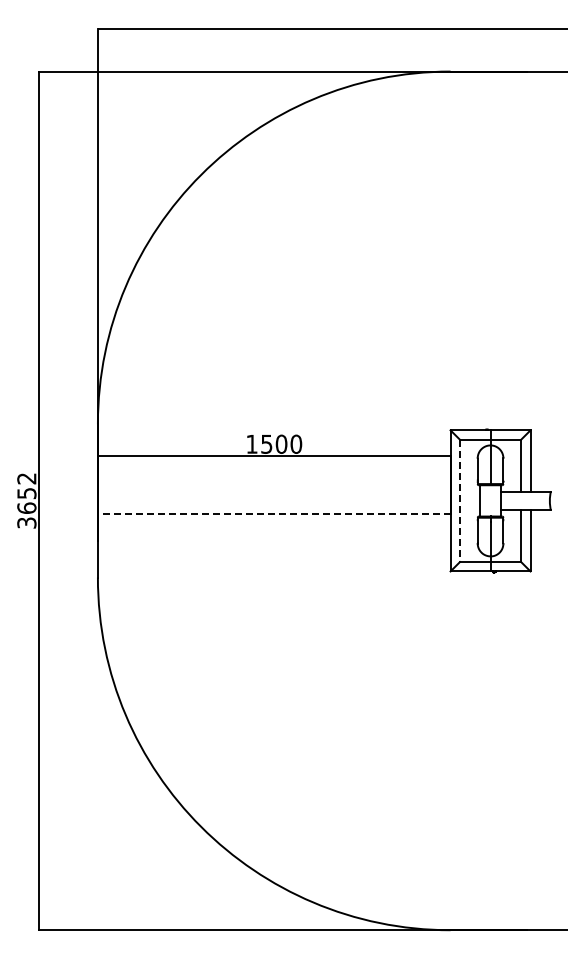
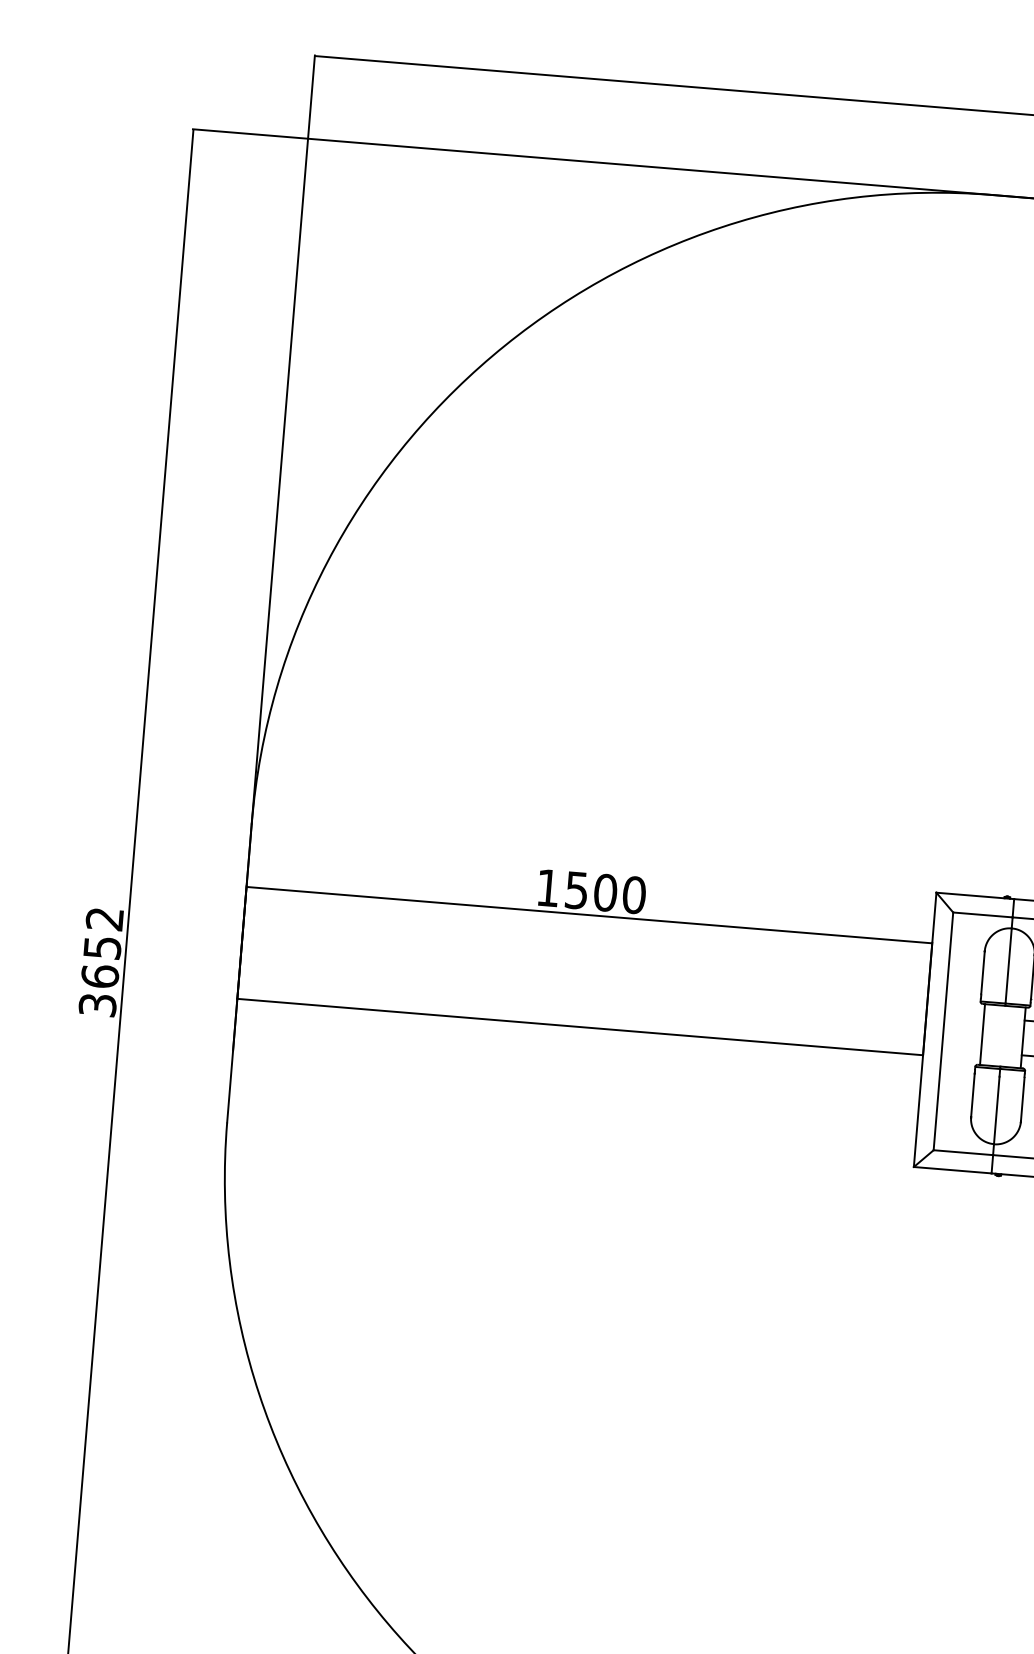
line: (459, 501) -> (942, 1032), dashed -> solid
line: (273, 513) -> (578, 1026), dashed -> solid

